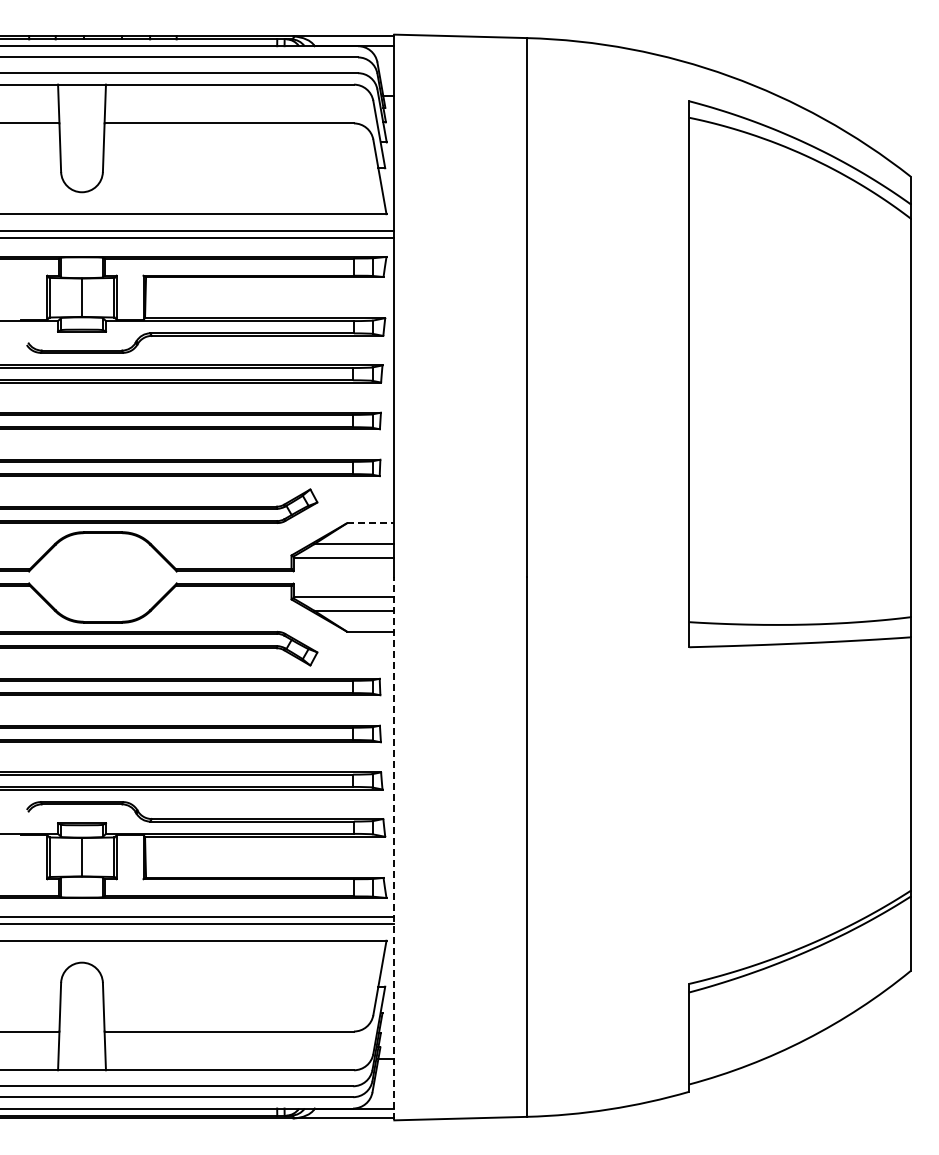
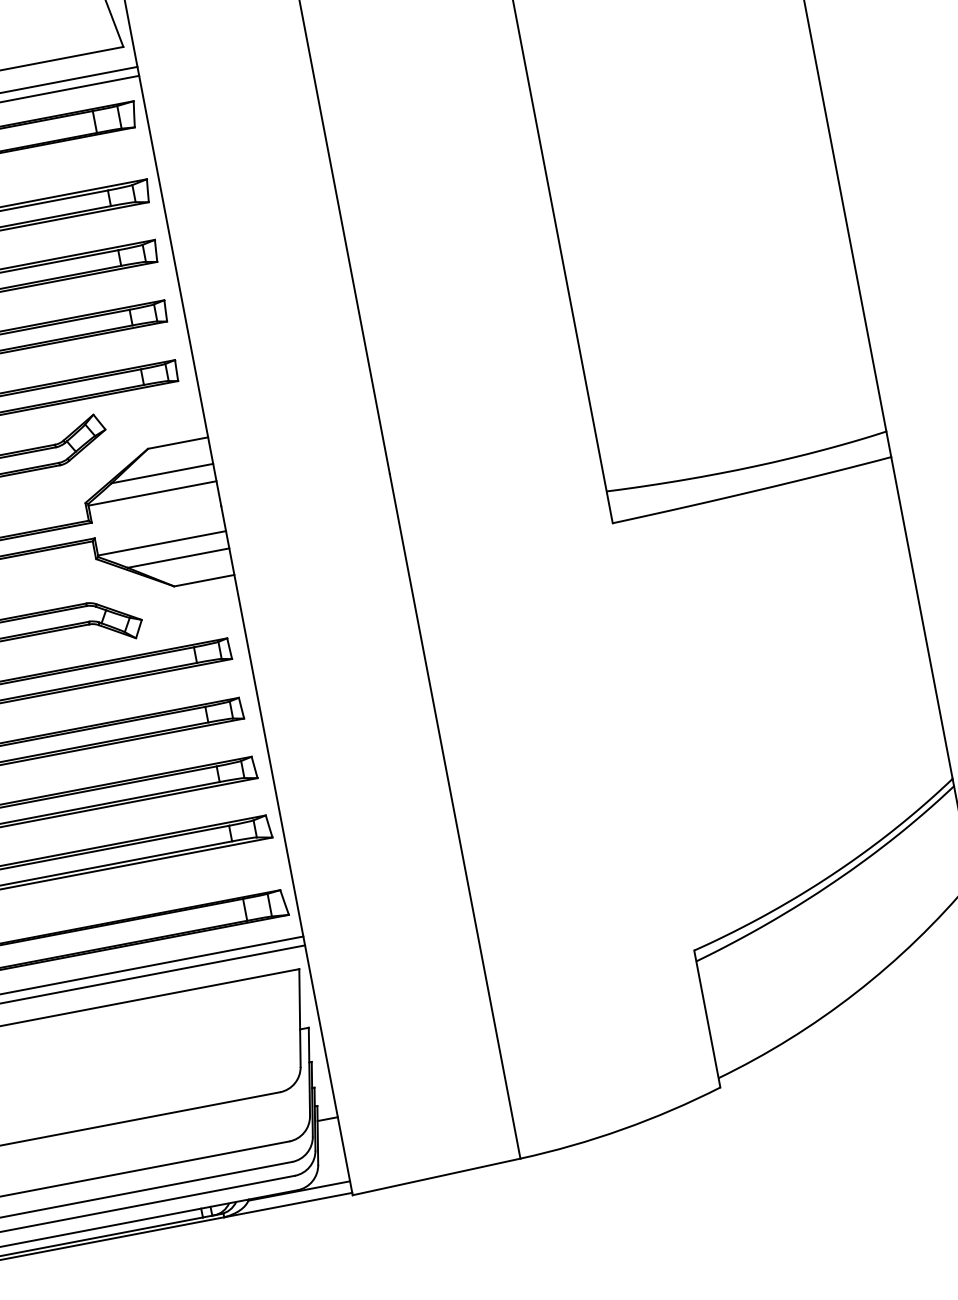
line: (370, 523) -> (177, 443), dashed -> solid
line: (394, 848) -> (287, 850), dashed -> solid

